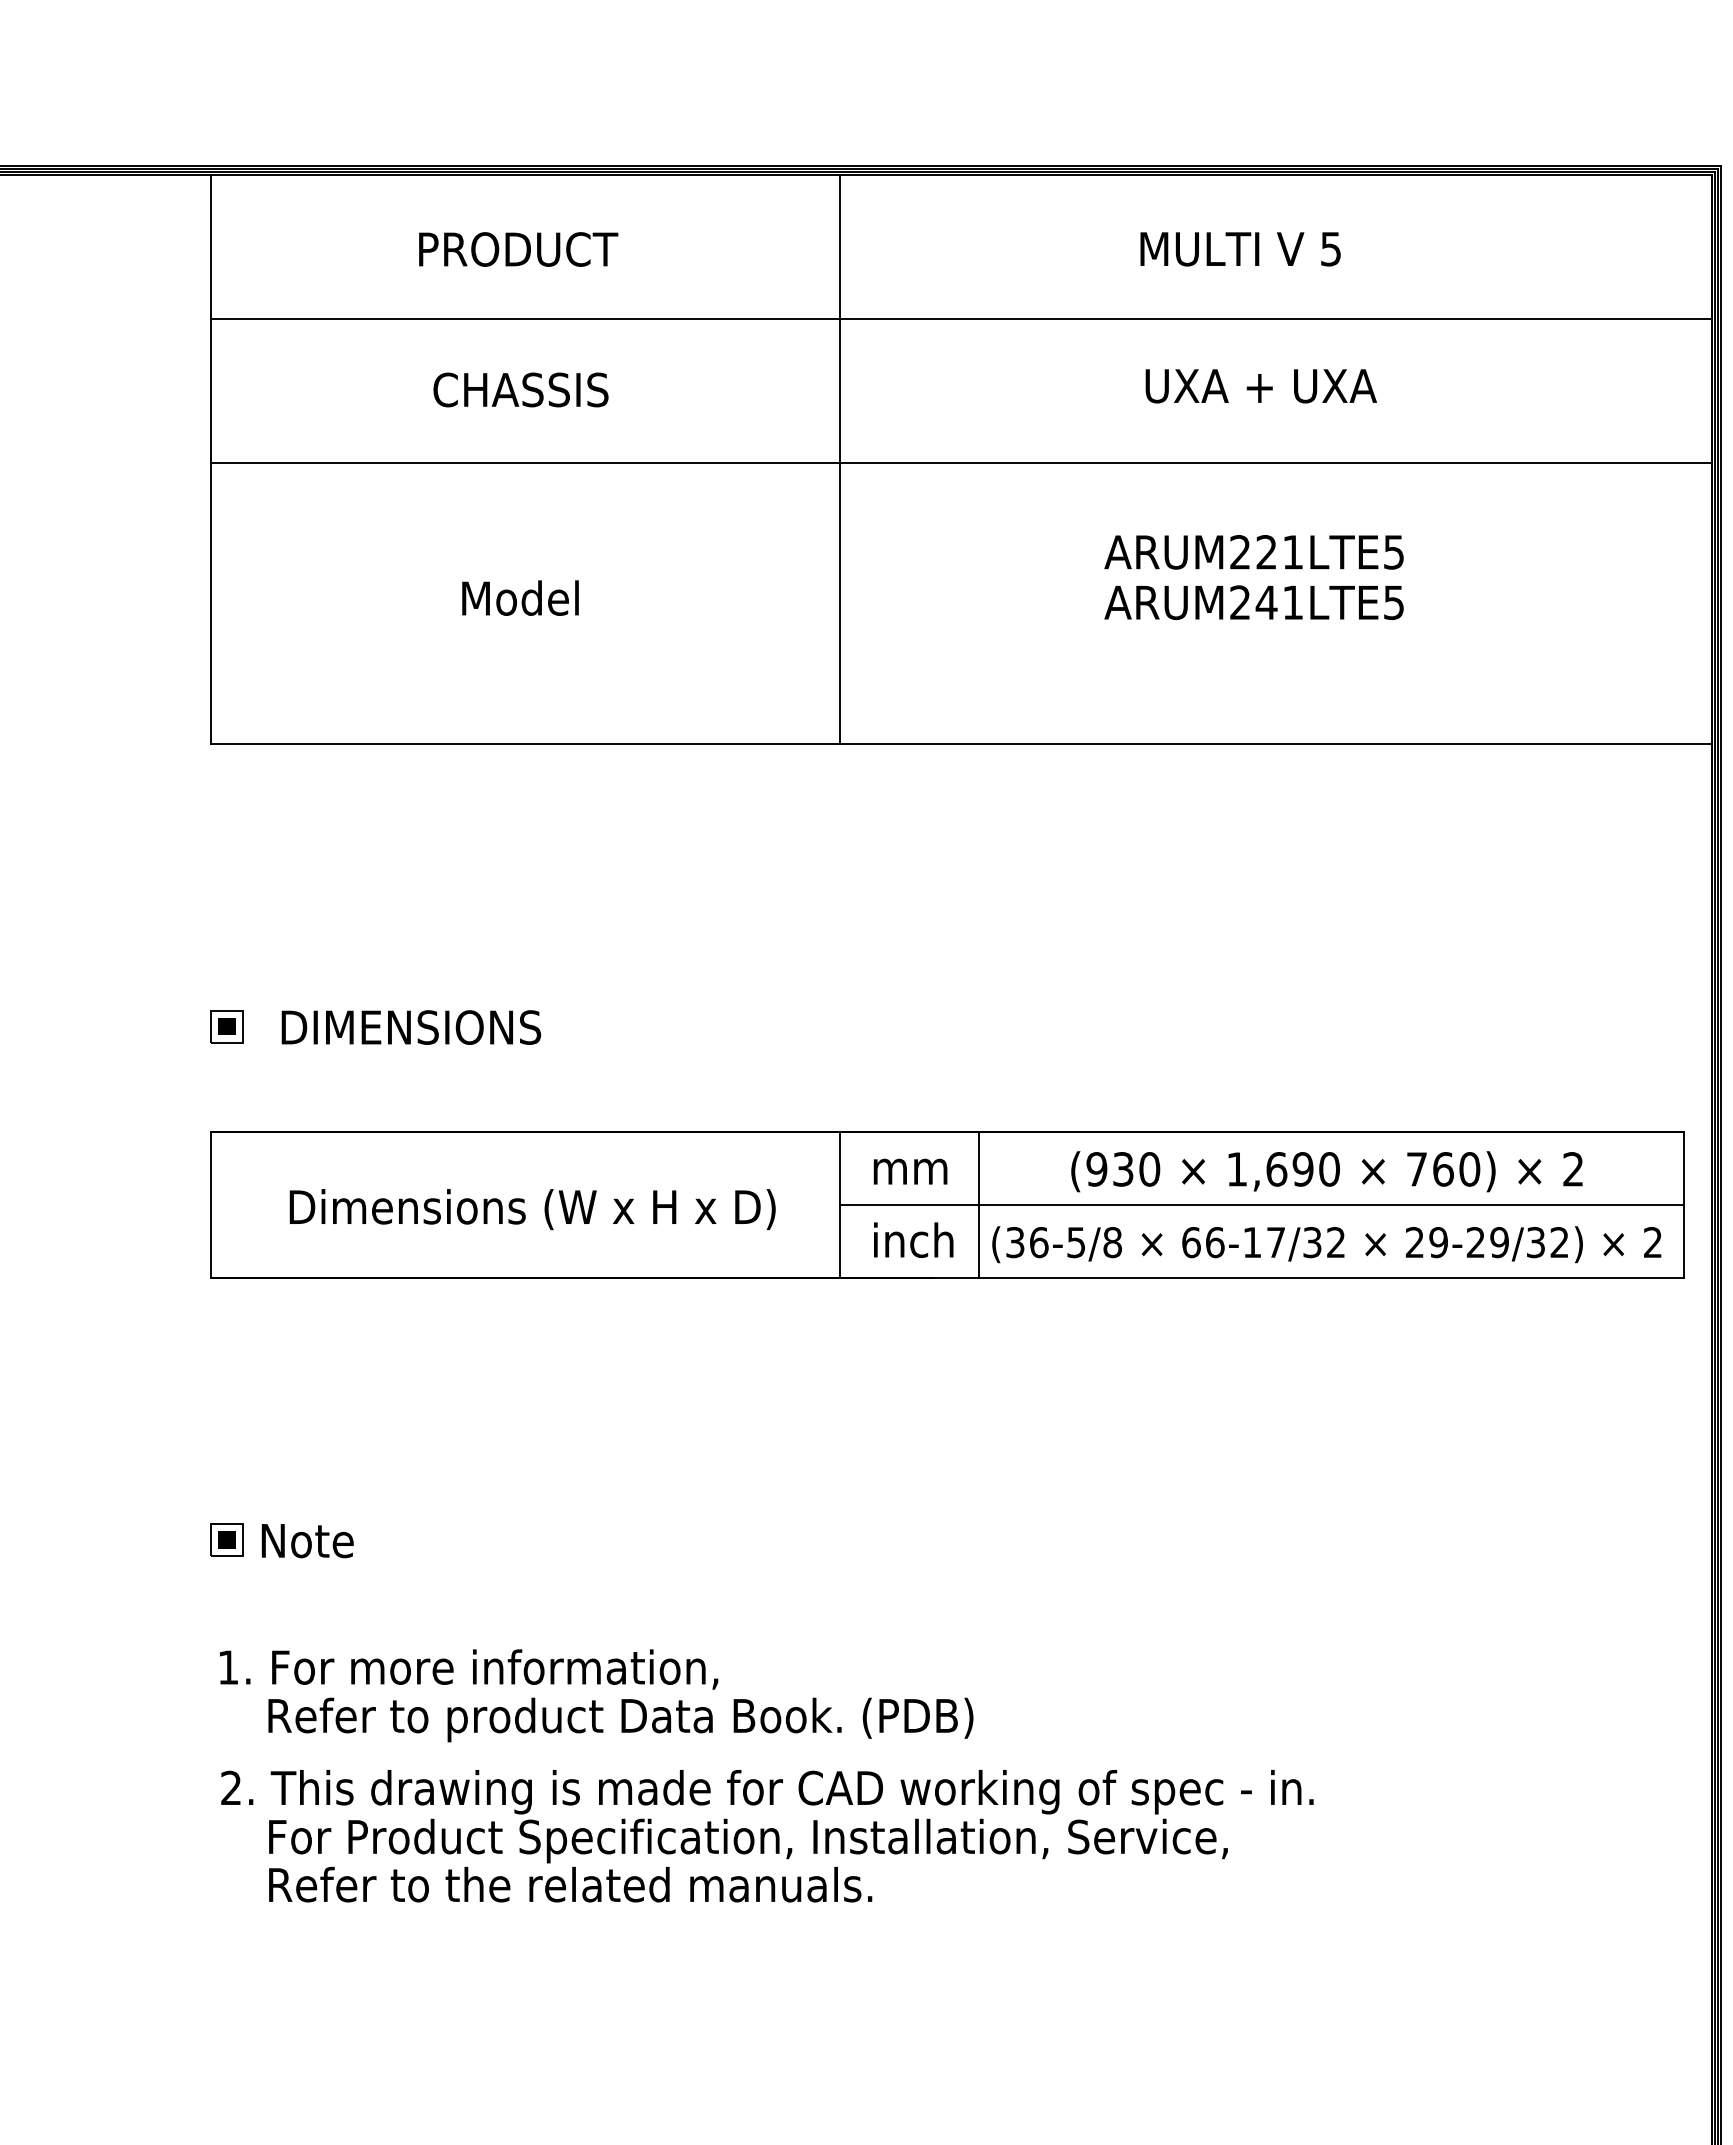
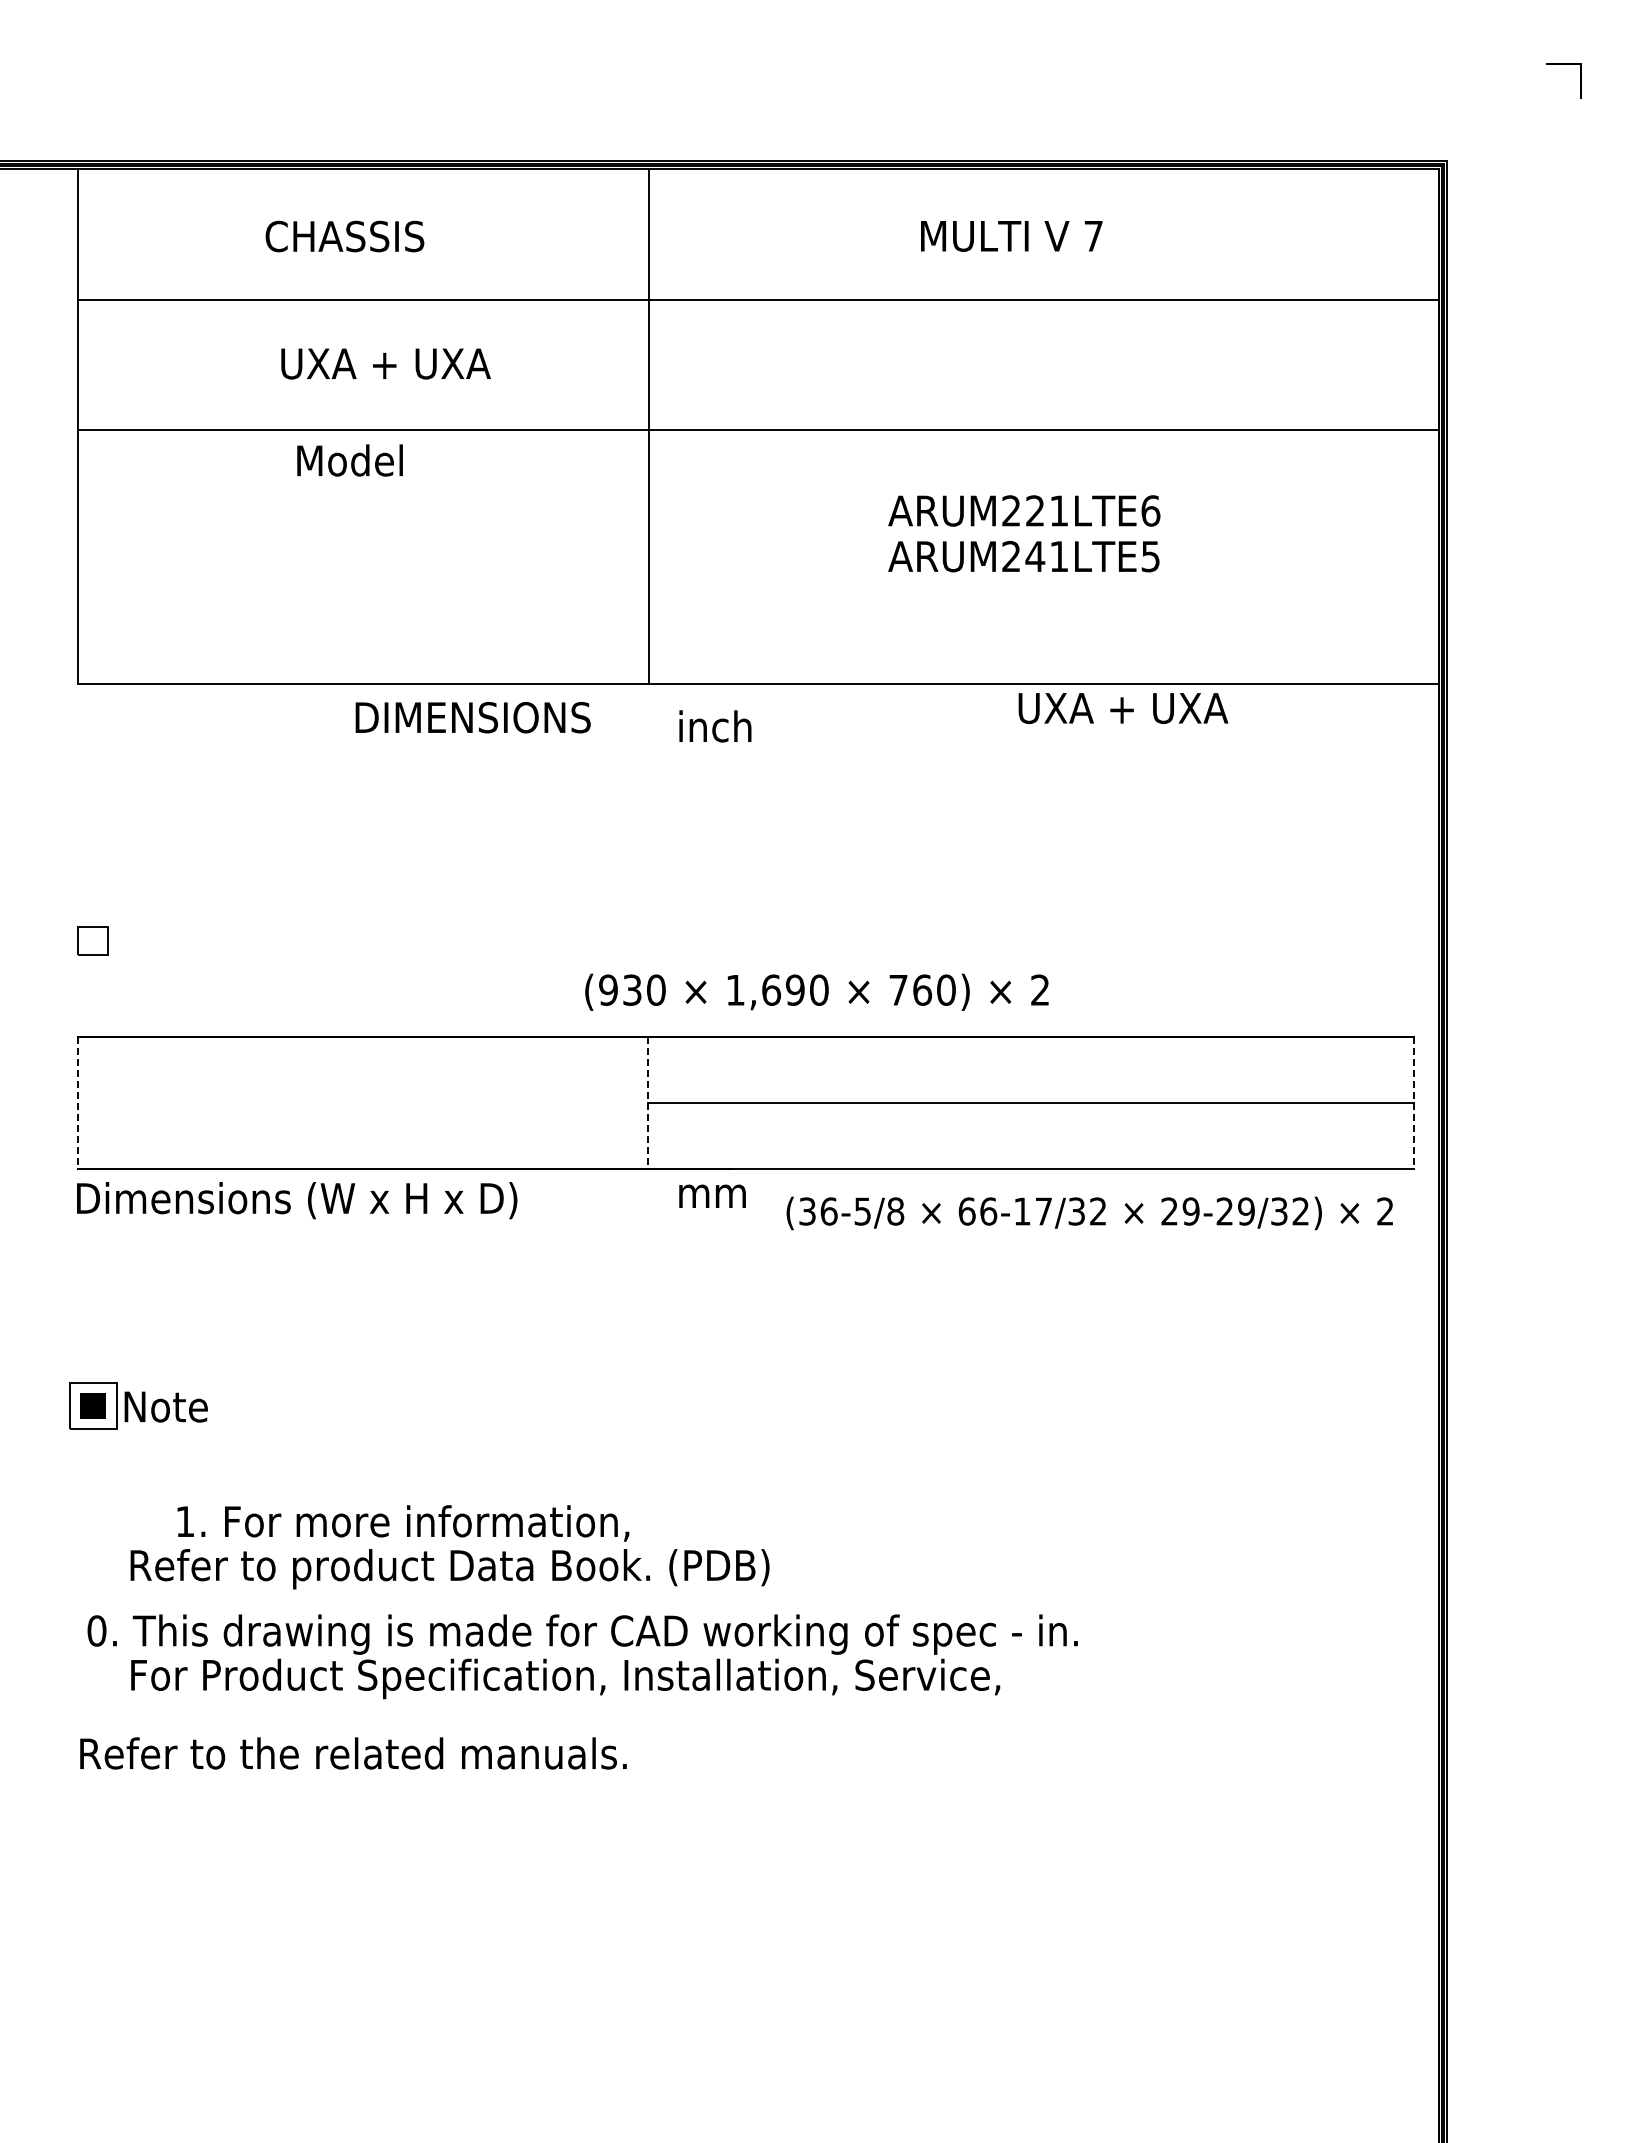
text: (517, 249) -> (356, 236), PRODUCT -> CHASSIS
text: (1330, 249) -> (1093, 236), 5 -> 7
text: (1261, 386) -> (1123, 708), moved
text: (549, 389) -> (385, 363), CHASSIS -> UXA + UXA
text: (1393, 551) -> (1150, 510), ARUM221LTE5 -> ARUM221LTE6
text: (519, 598) -> (349, 460), moved
fill: (226, 1026) -> (92, 940), removed
text: (410, 1027) -> (472, 717), moved
text: (910, 1170) -> (712, 1195), moved
text: (1326, 1170) -> (816, 991), moved
line: (978, 1205) -> (774, 1102), removed
line: (210, 1206) -> (78, 1103), solid -> dashed
line: (839, 1206) -> (648, 1103), solid -> dashed
line: (1683, 1206) -> (1413, 1103), solid -> dashed
text: (533, 1209) -> (297, 1200), moved
text: (913, 1240) -> (715, 726), moved
text: (1326, 1244) -> (1089, 1213), moved
part: (226, 1539) -> (92, 1405), size x1.6
text: (469, 1669) -> (403, 1523), moved
text: (230, 1787) -> (96, 1630), 2. -> 0.
text: (570, 1884) -> (353, 1753), moved

